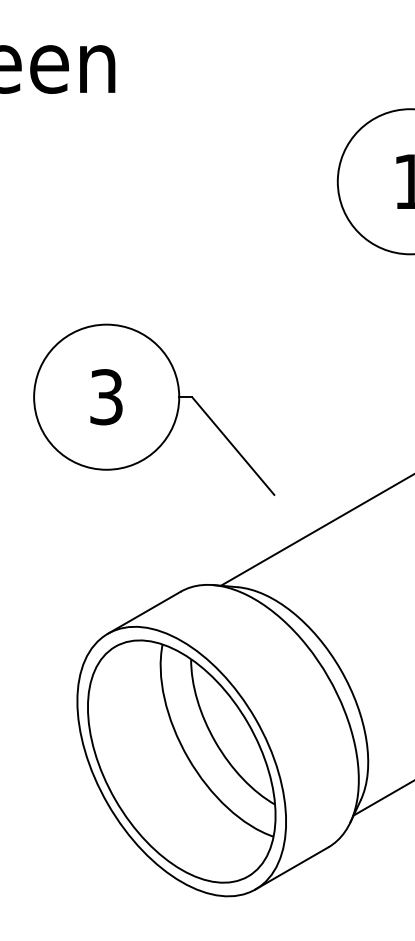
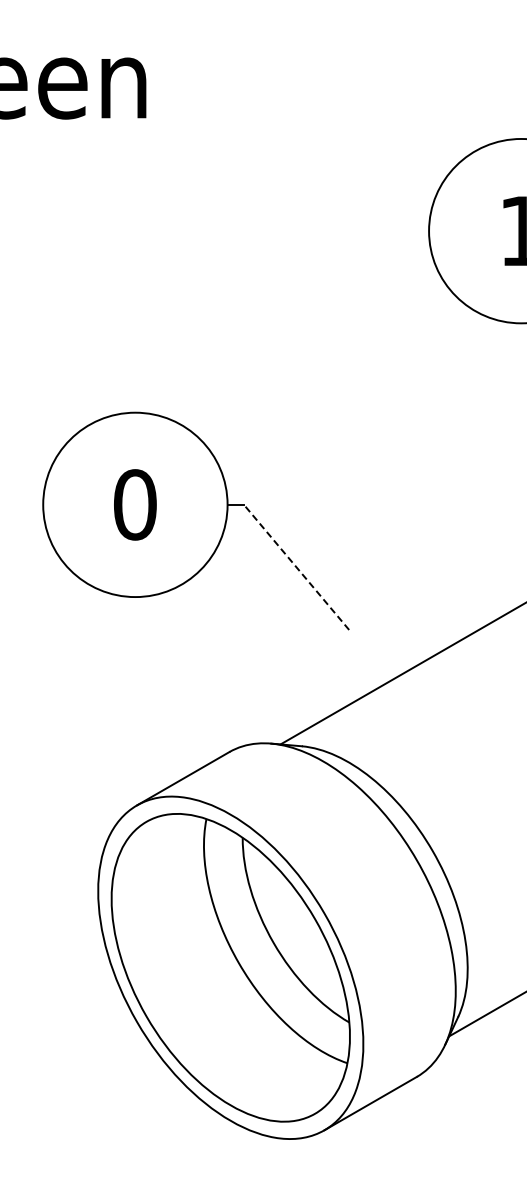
text: (106, 396) -> (135, 504), 3 -> 0
line: (233, 446) -> (296, 567), solid -> dashed

